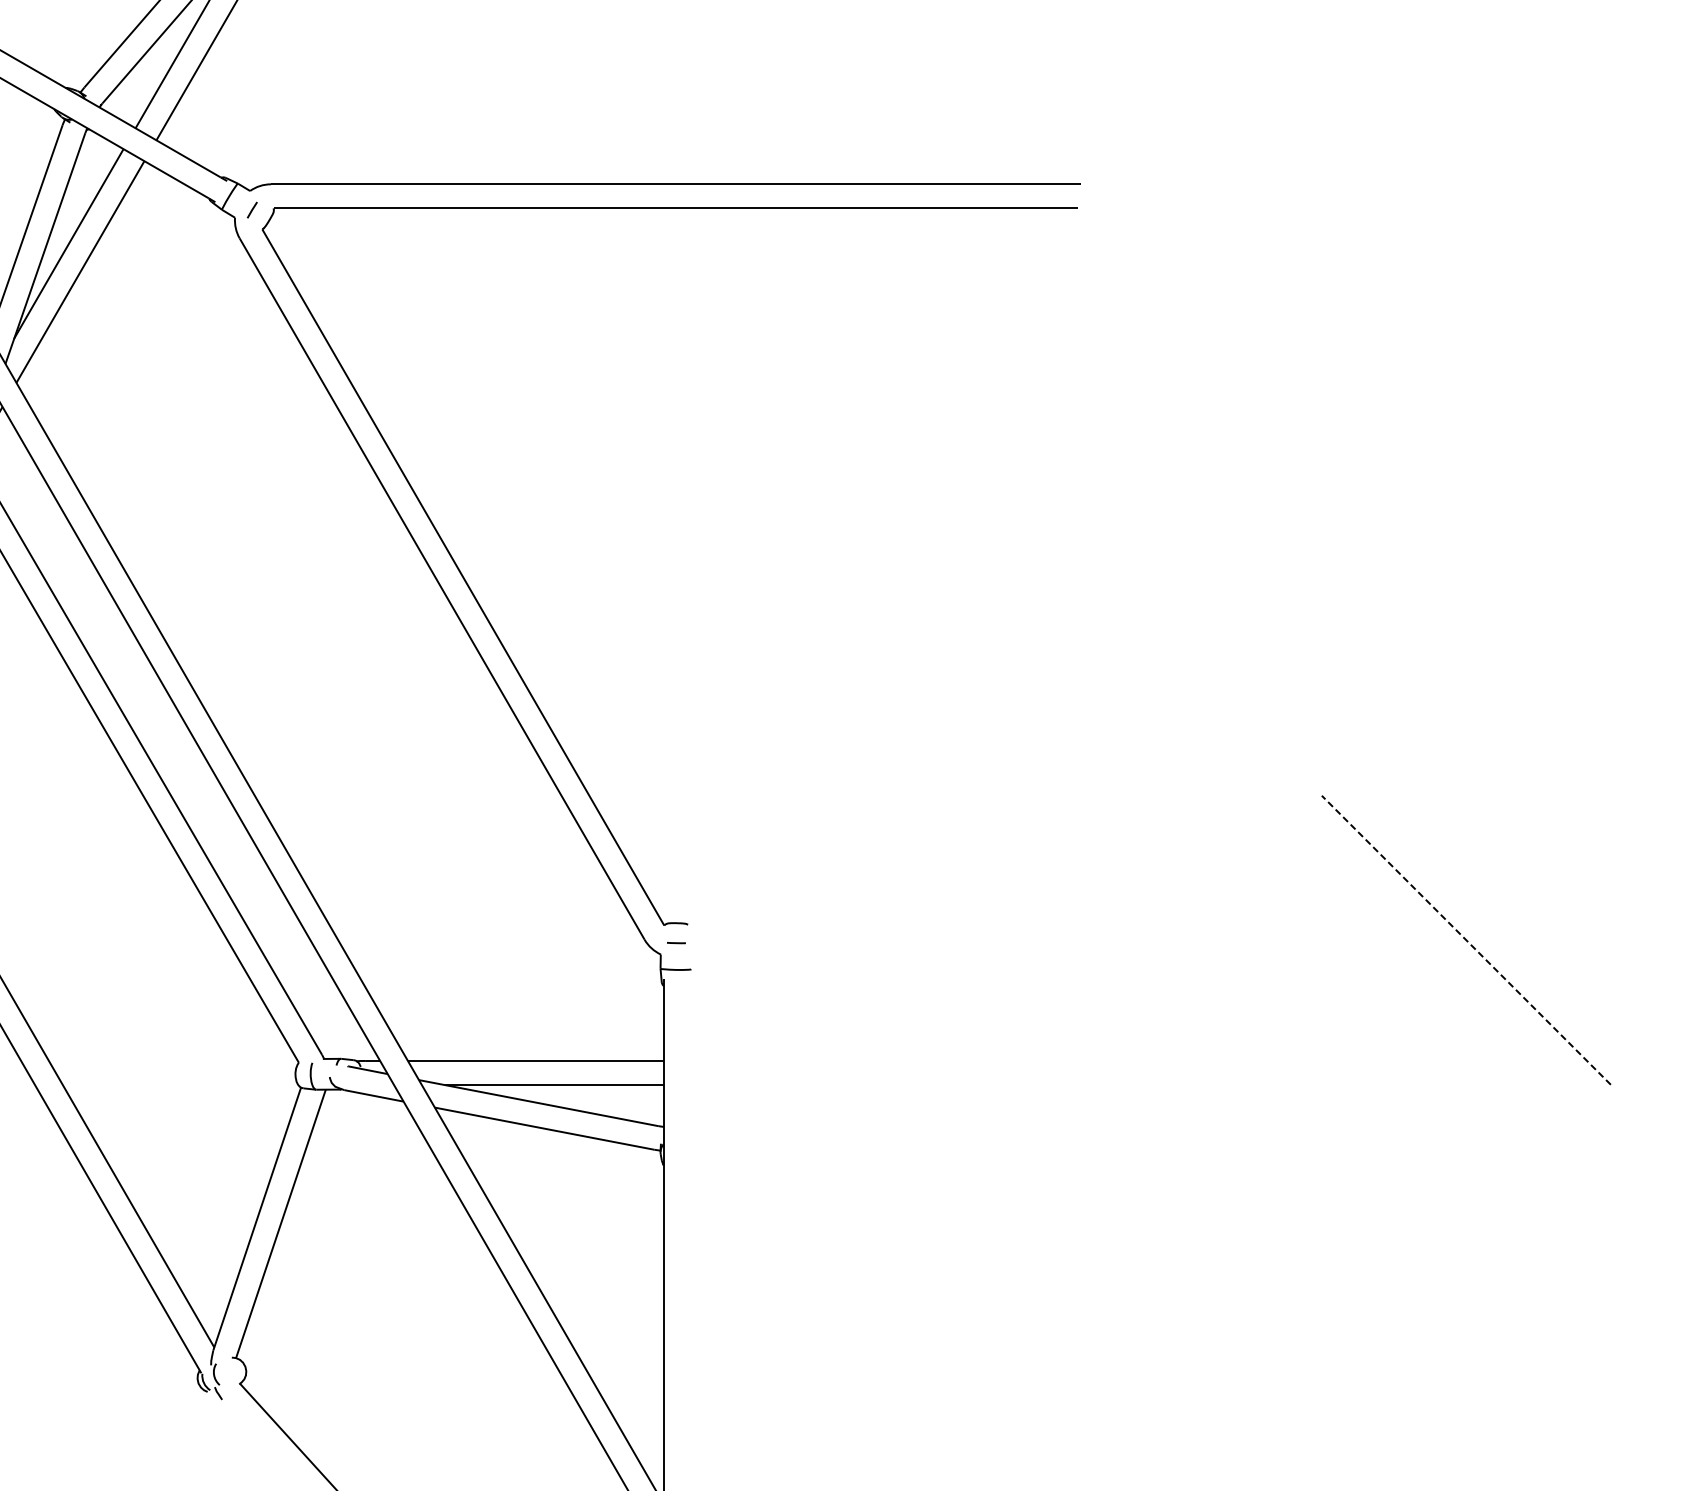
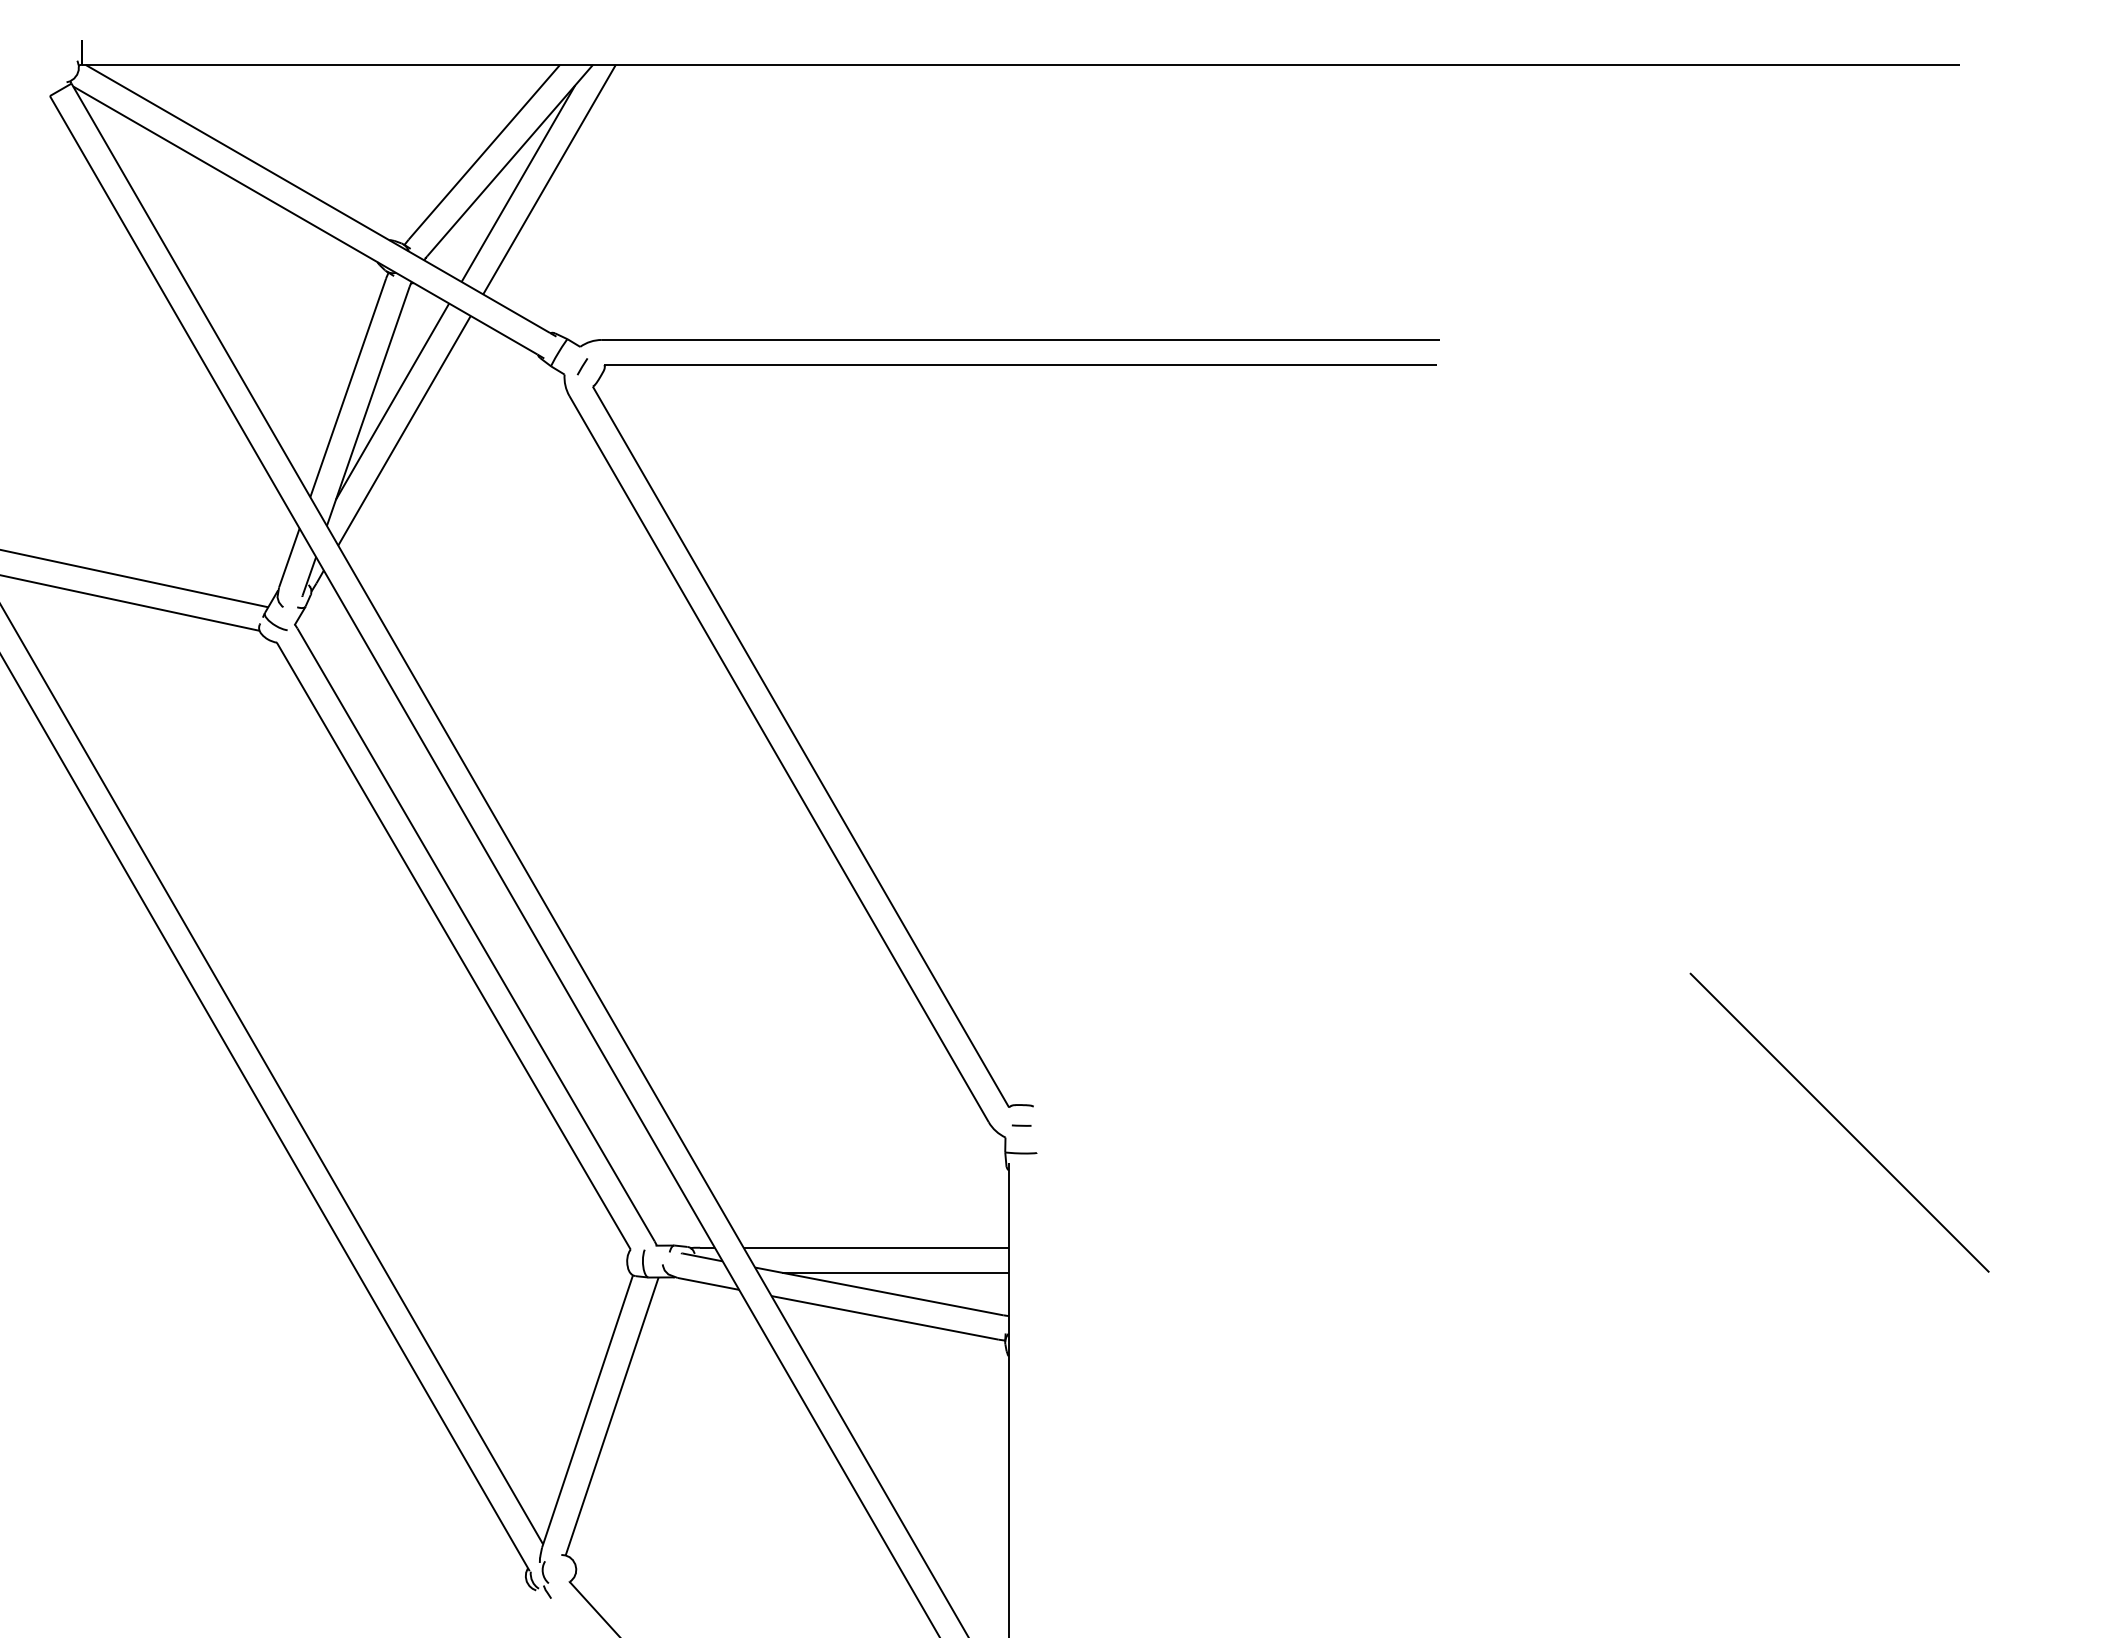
line: (1466, 940) -> (1839, 1122), dashed -> solid

